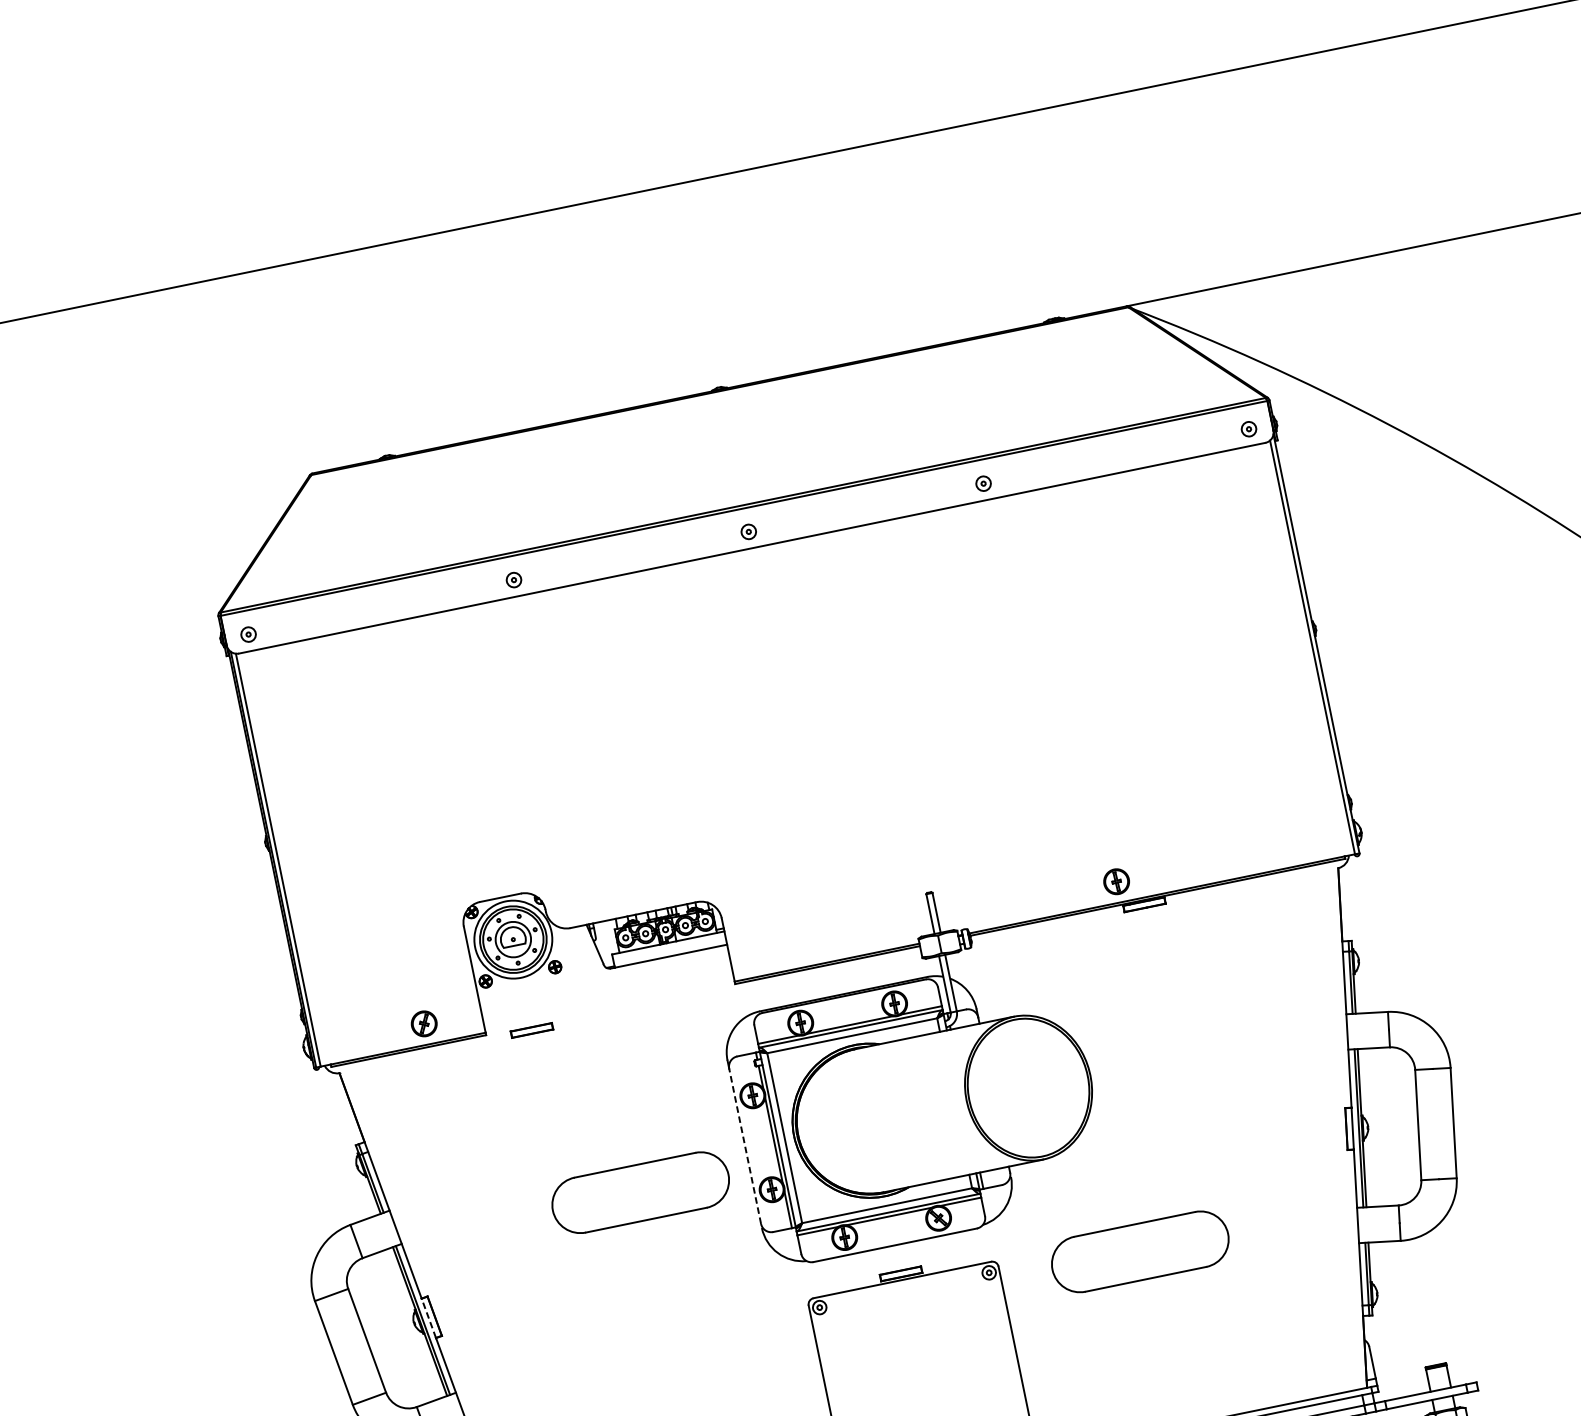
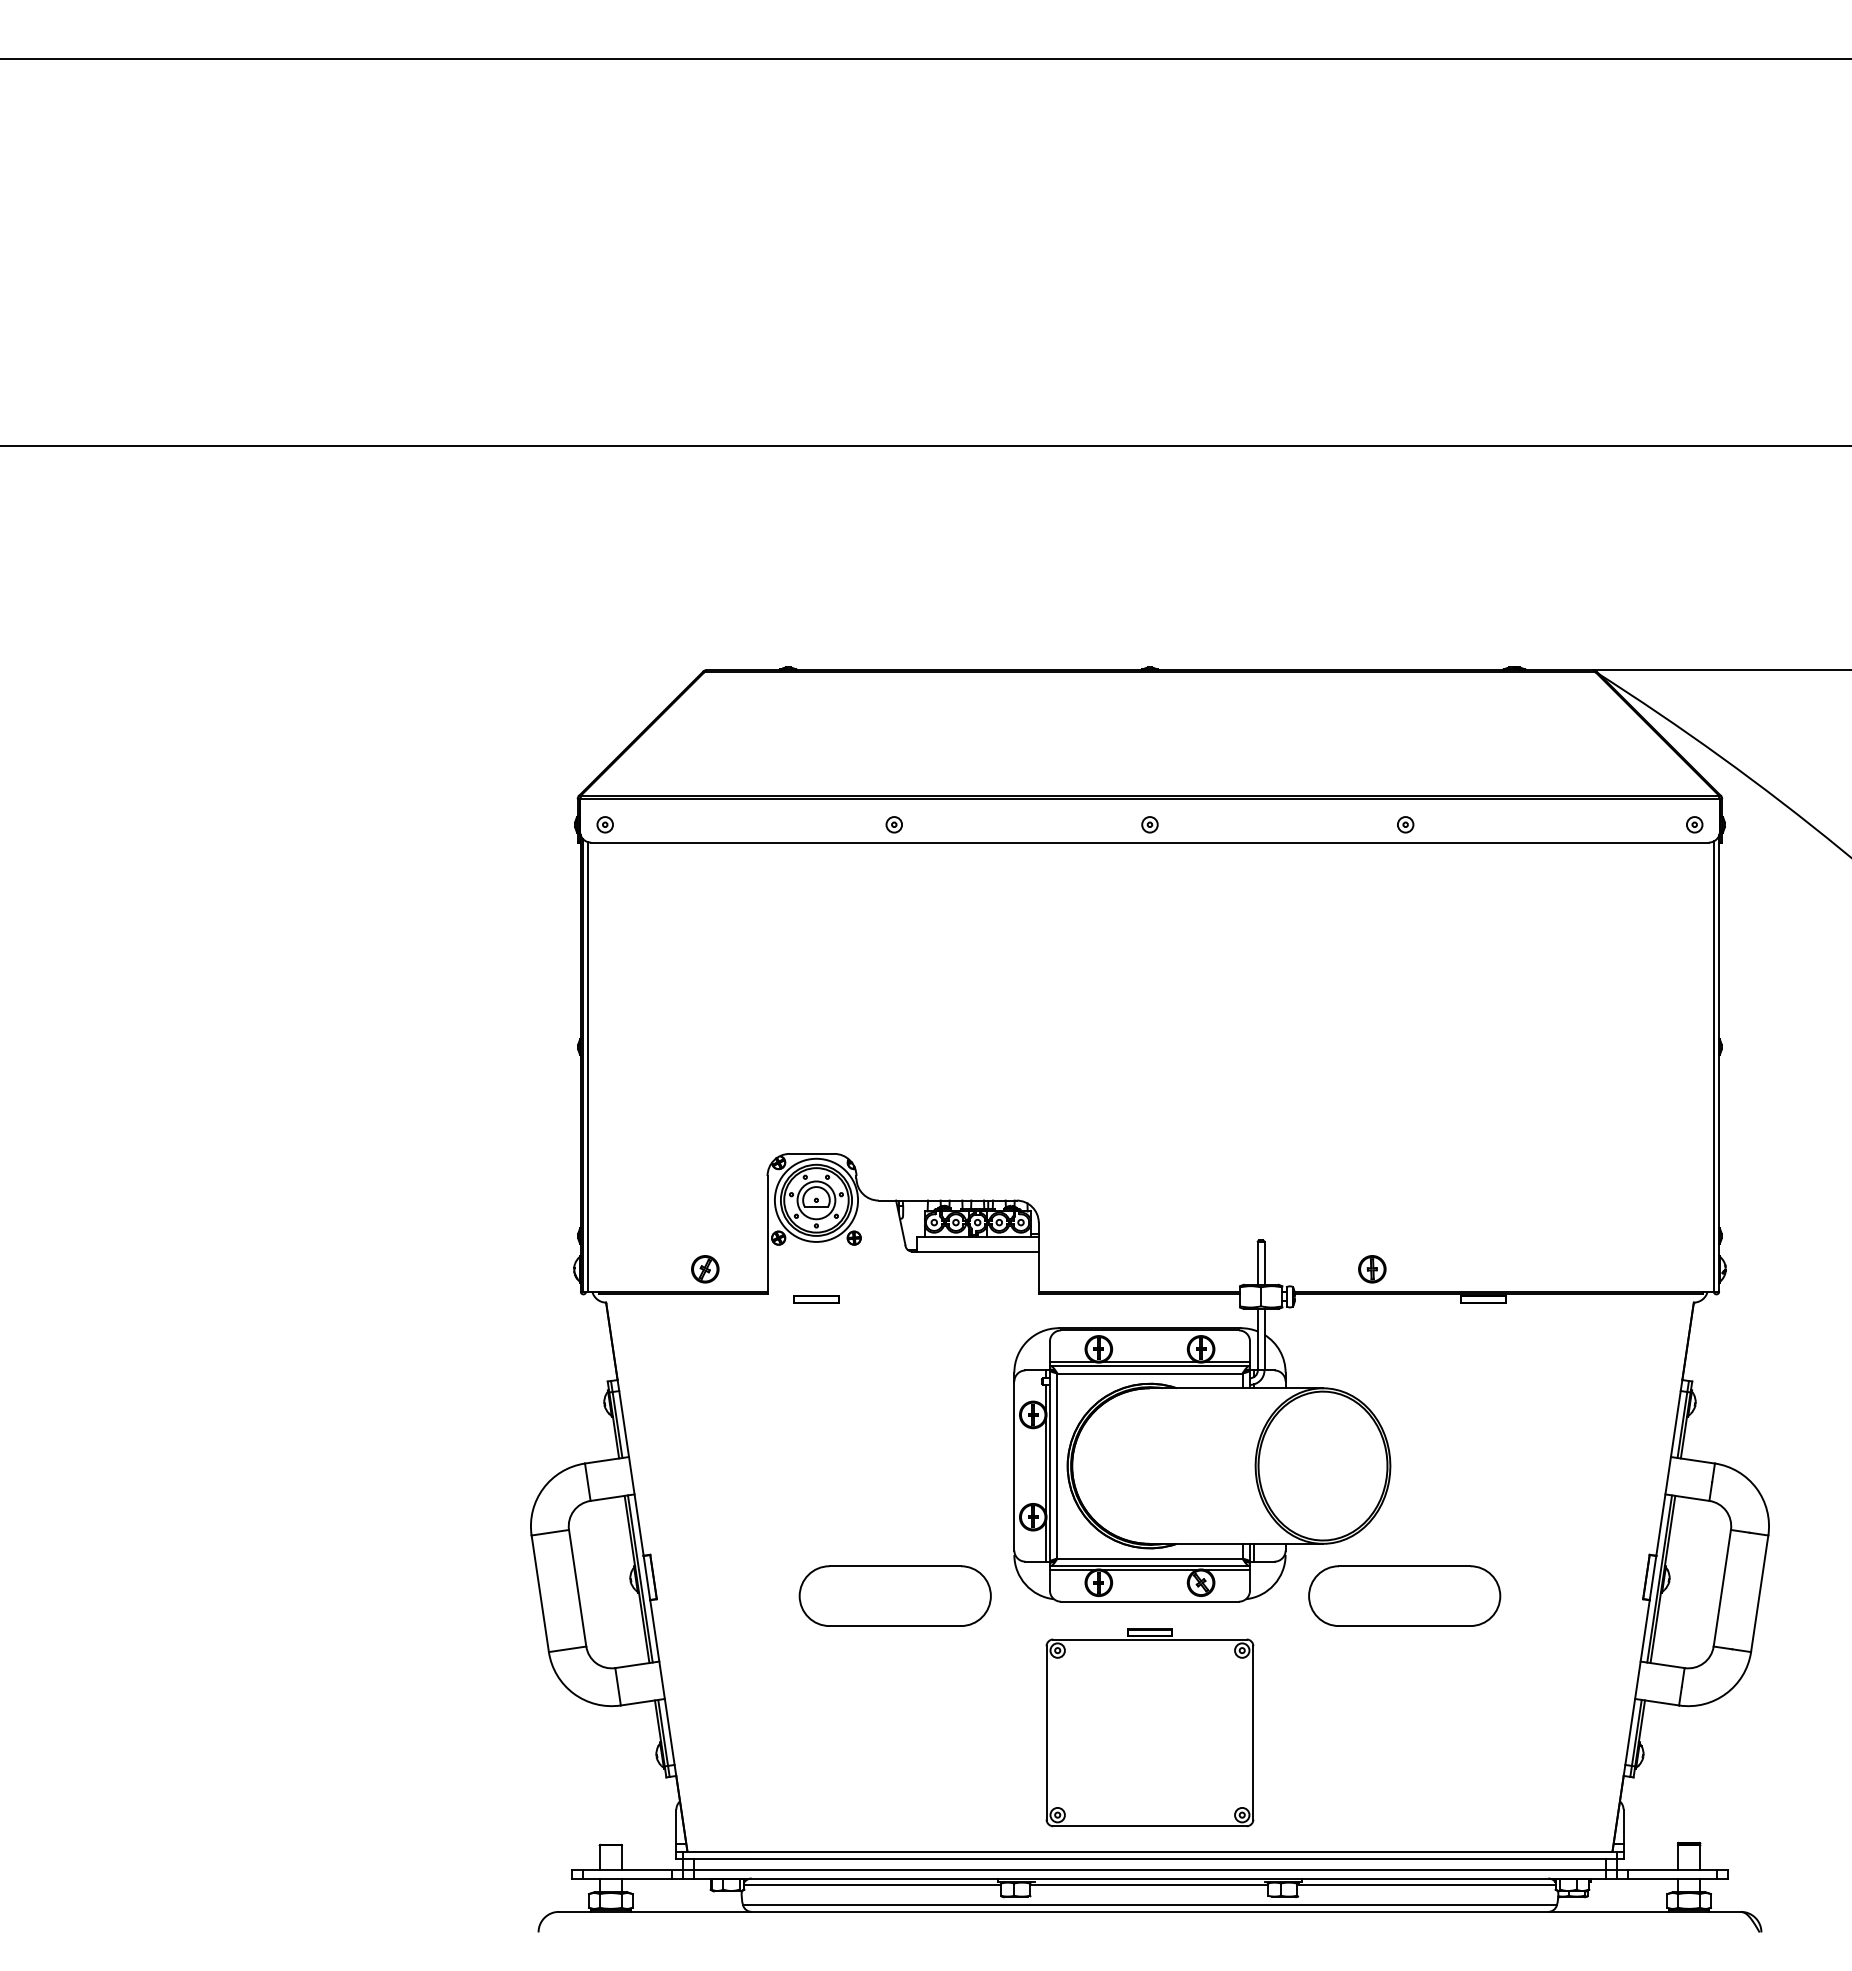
part: (1116, 881) -> (1372, 1269), moved
line: (745, 1145) -> (1014, 1465), dashed -> solid
part: (639, 1192) -> (894, 1595), moved
part: (1140, 1251) -> (1404, 1595), moved
line: (428, 1317) -> (646, 1577), dashed -> solid

